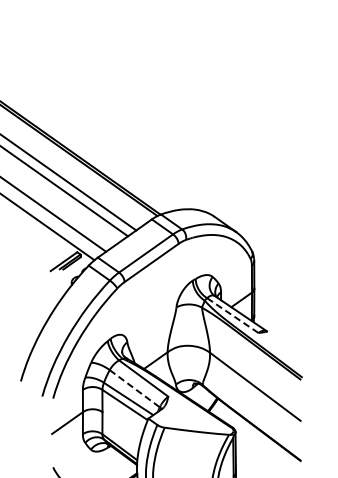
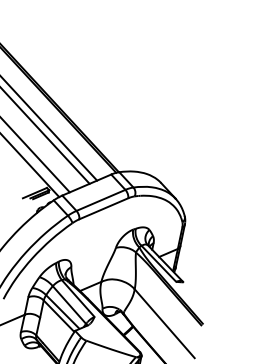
line: (232, 315) -> (158, 263), dashed -> solid
line: (135, 389) -> (69, 305), dashed -> solid

